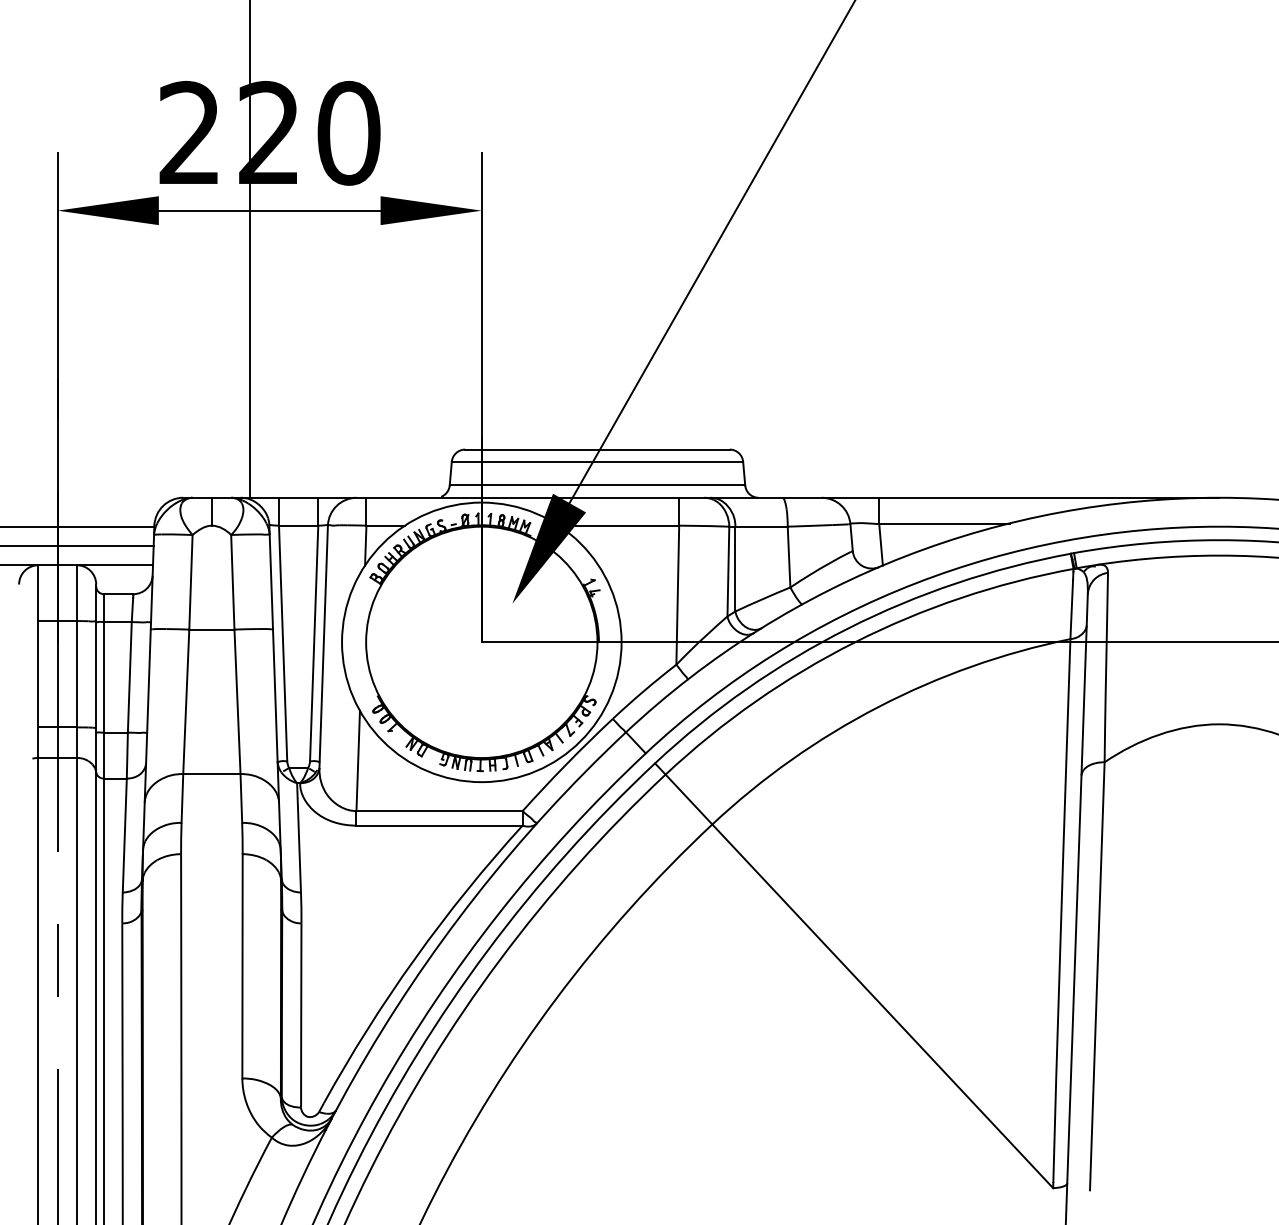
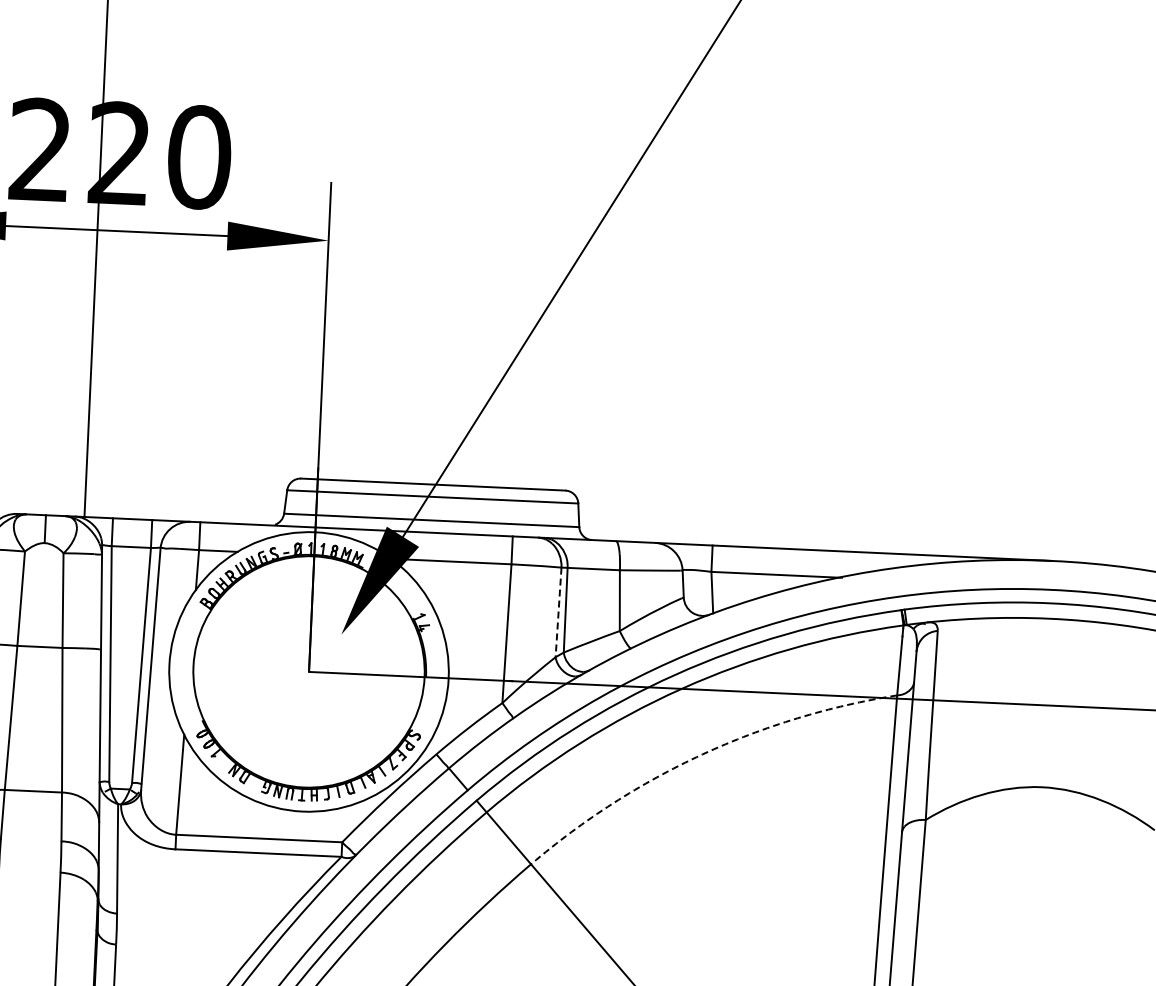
line: (728, 571) -> (558, 612), solid -> dashed
arc: (878, 706) -> (702, 753), solid -> dashed

